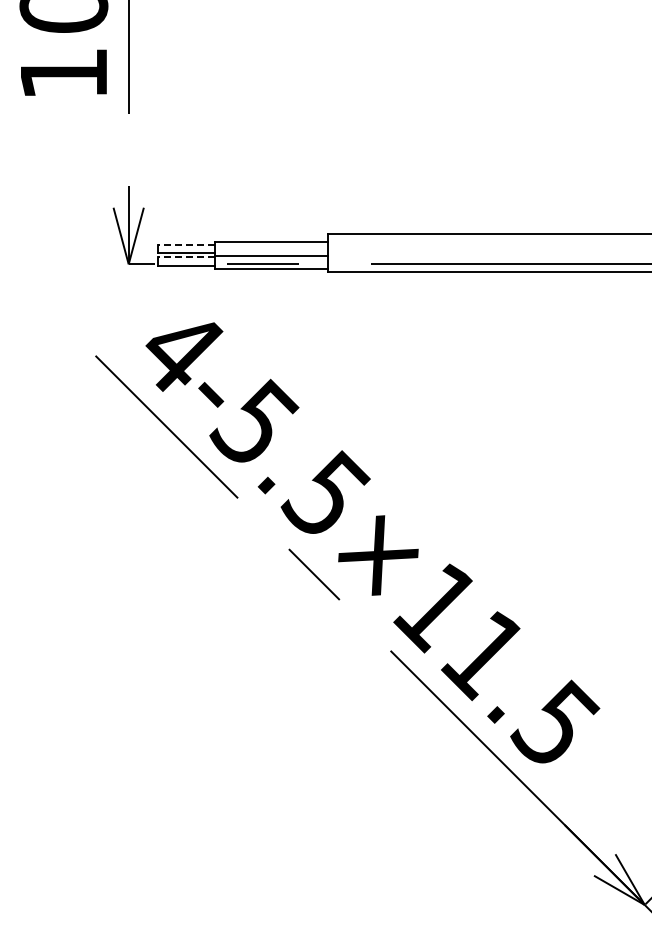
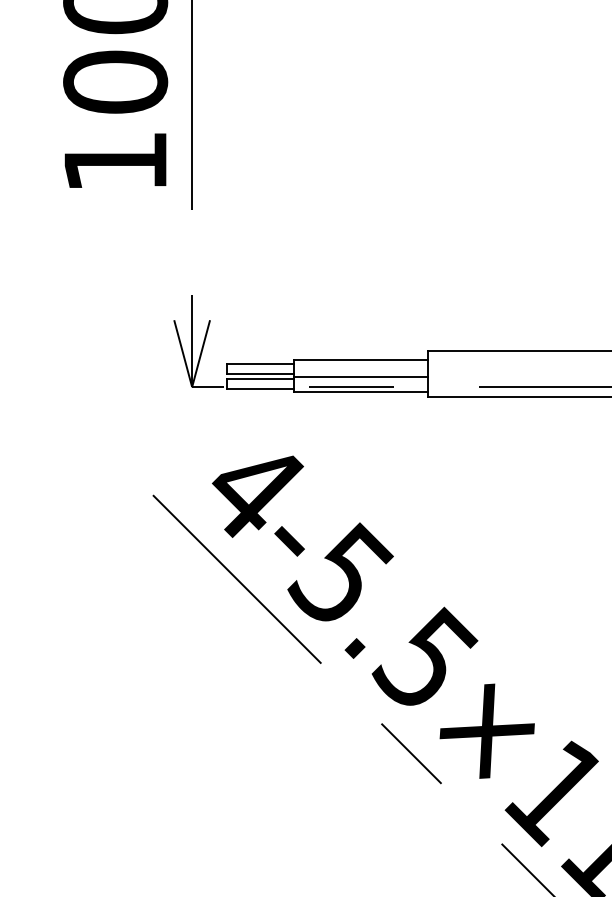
line: (186, 244) -> (260, 363), dashed -> solid
line: (186, 257) -> (260, 379), dashed -> solid

